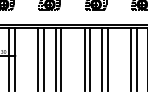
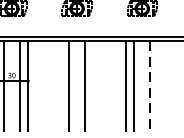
line: (38, 59) -> (61, 86), removed
line: (61, 59) -> (93, 86), removed
line: (101, 59) -> (149, 86), solid -> dashed
line: (107, 59) -> (158, 86), removed

